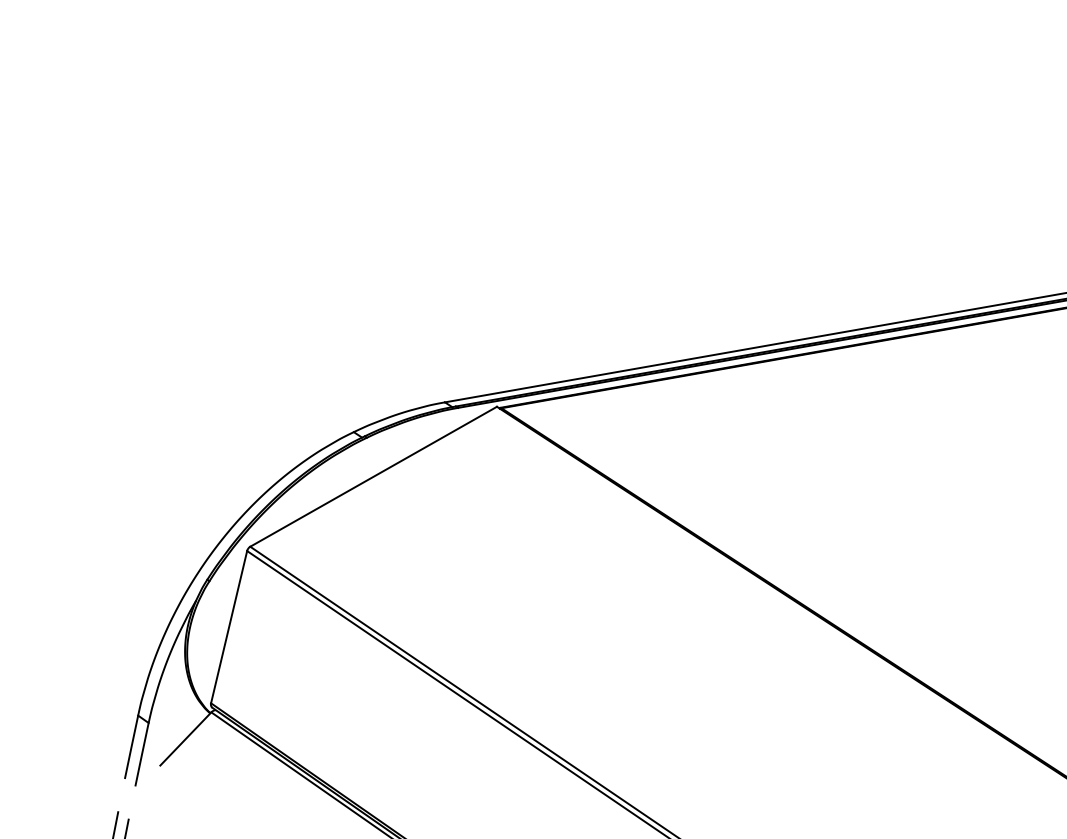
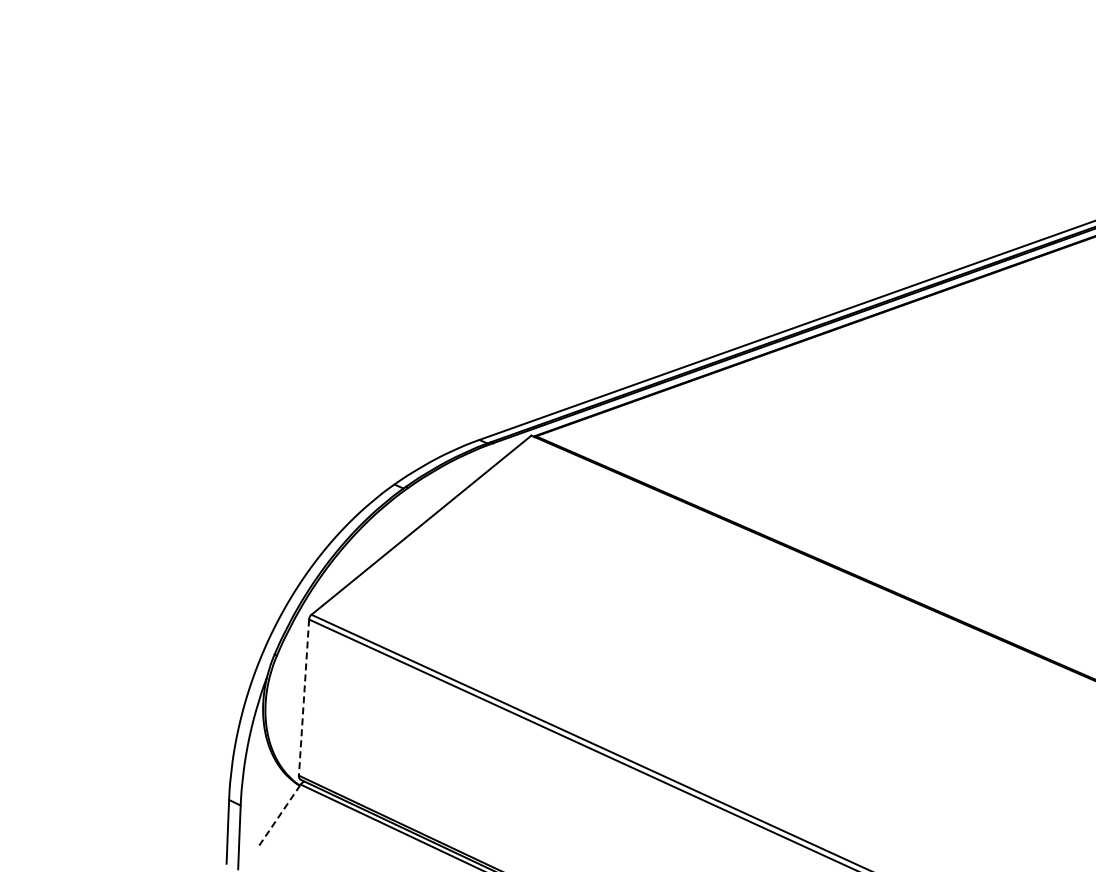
line: (229, 628) -> (304, 698), solid -> dashed
line: (186, 739) -> (280, 815), solid -> dashed

